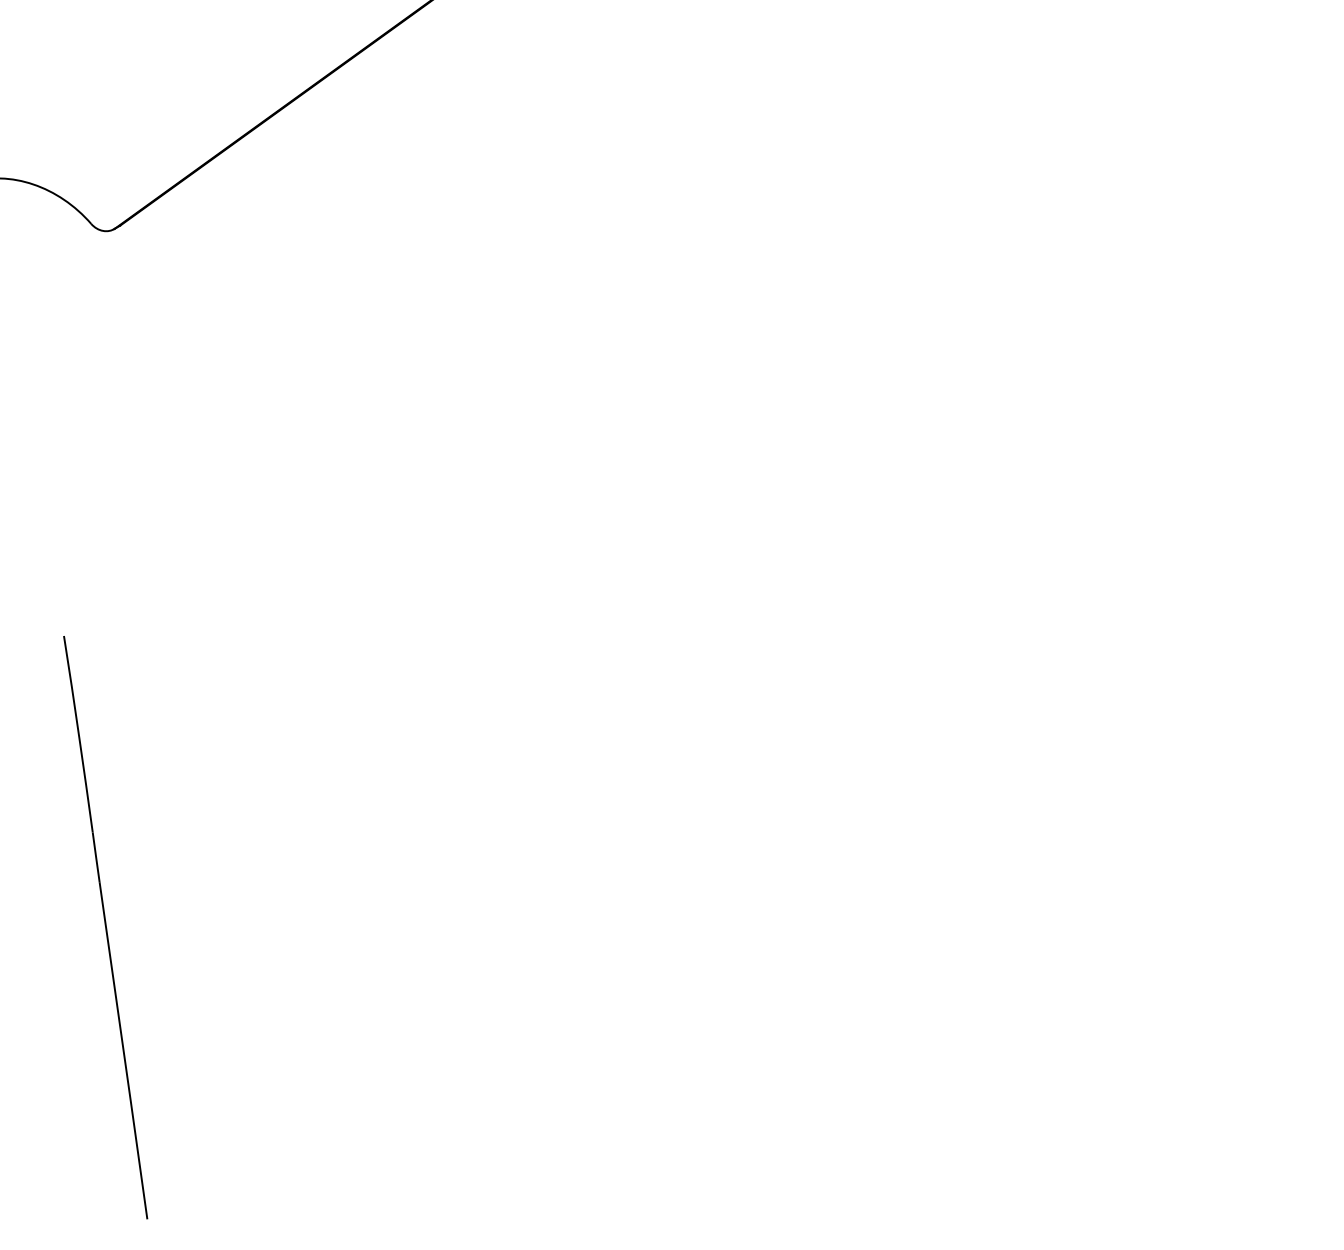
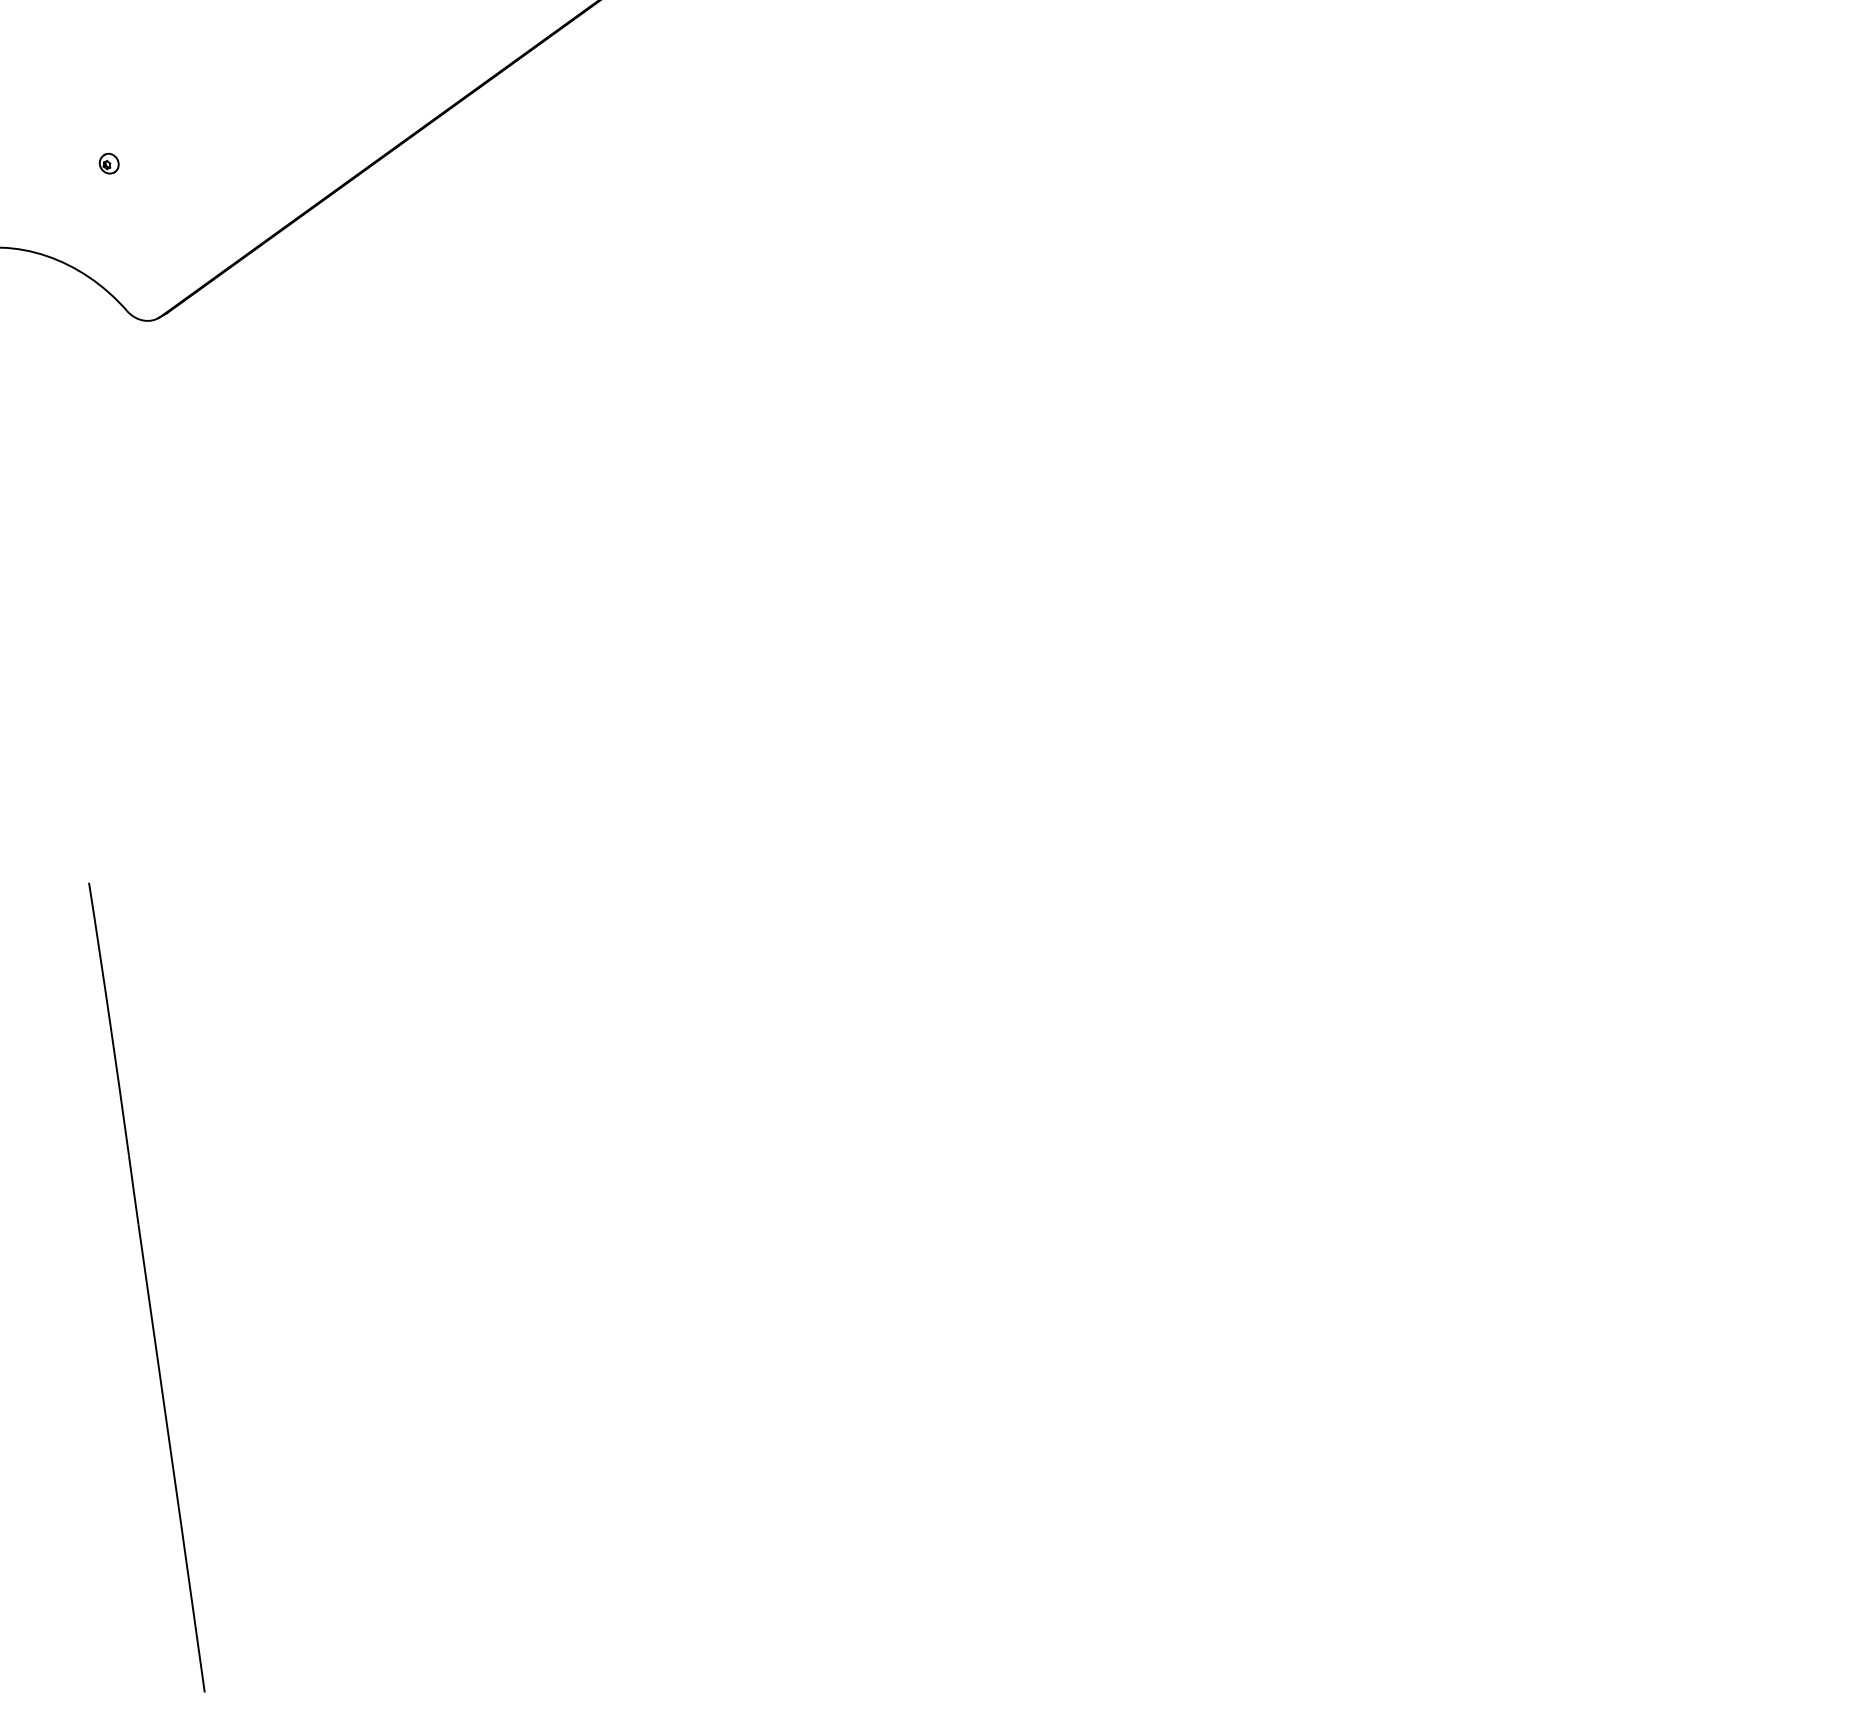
part: (78, 117) -> (109, 163), added

